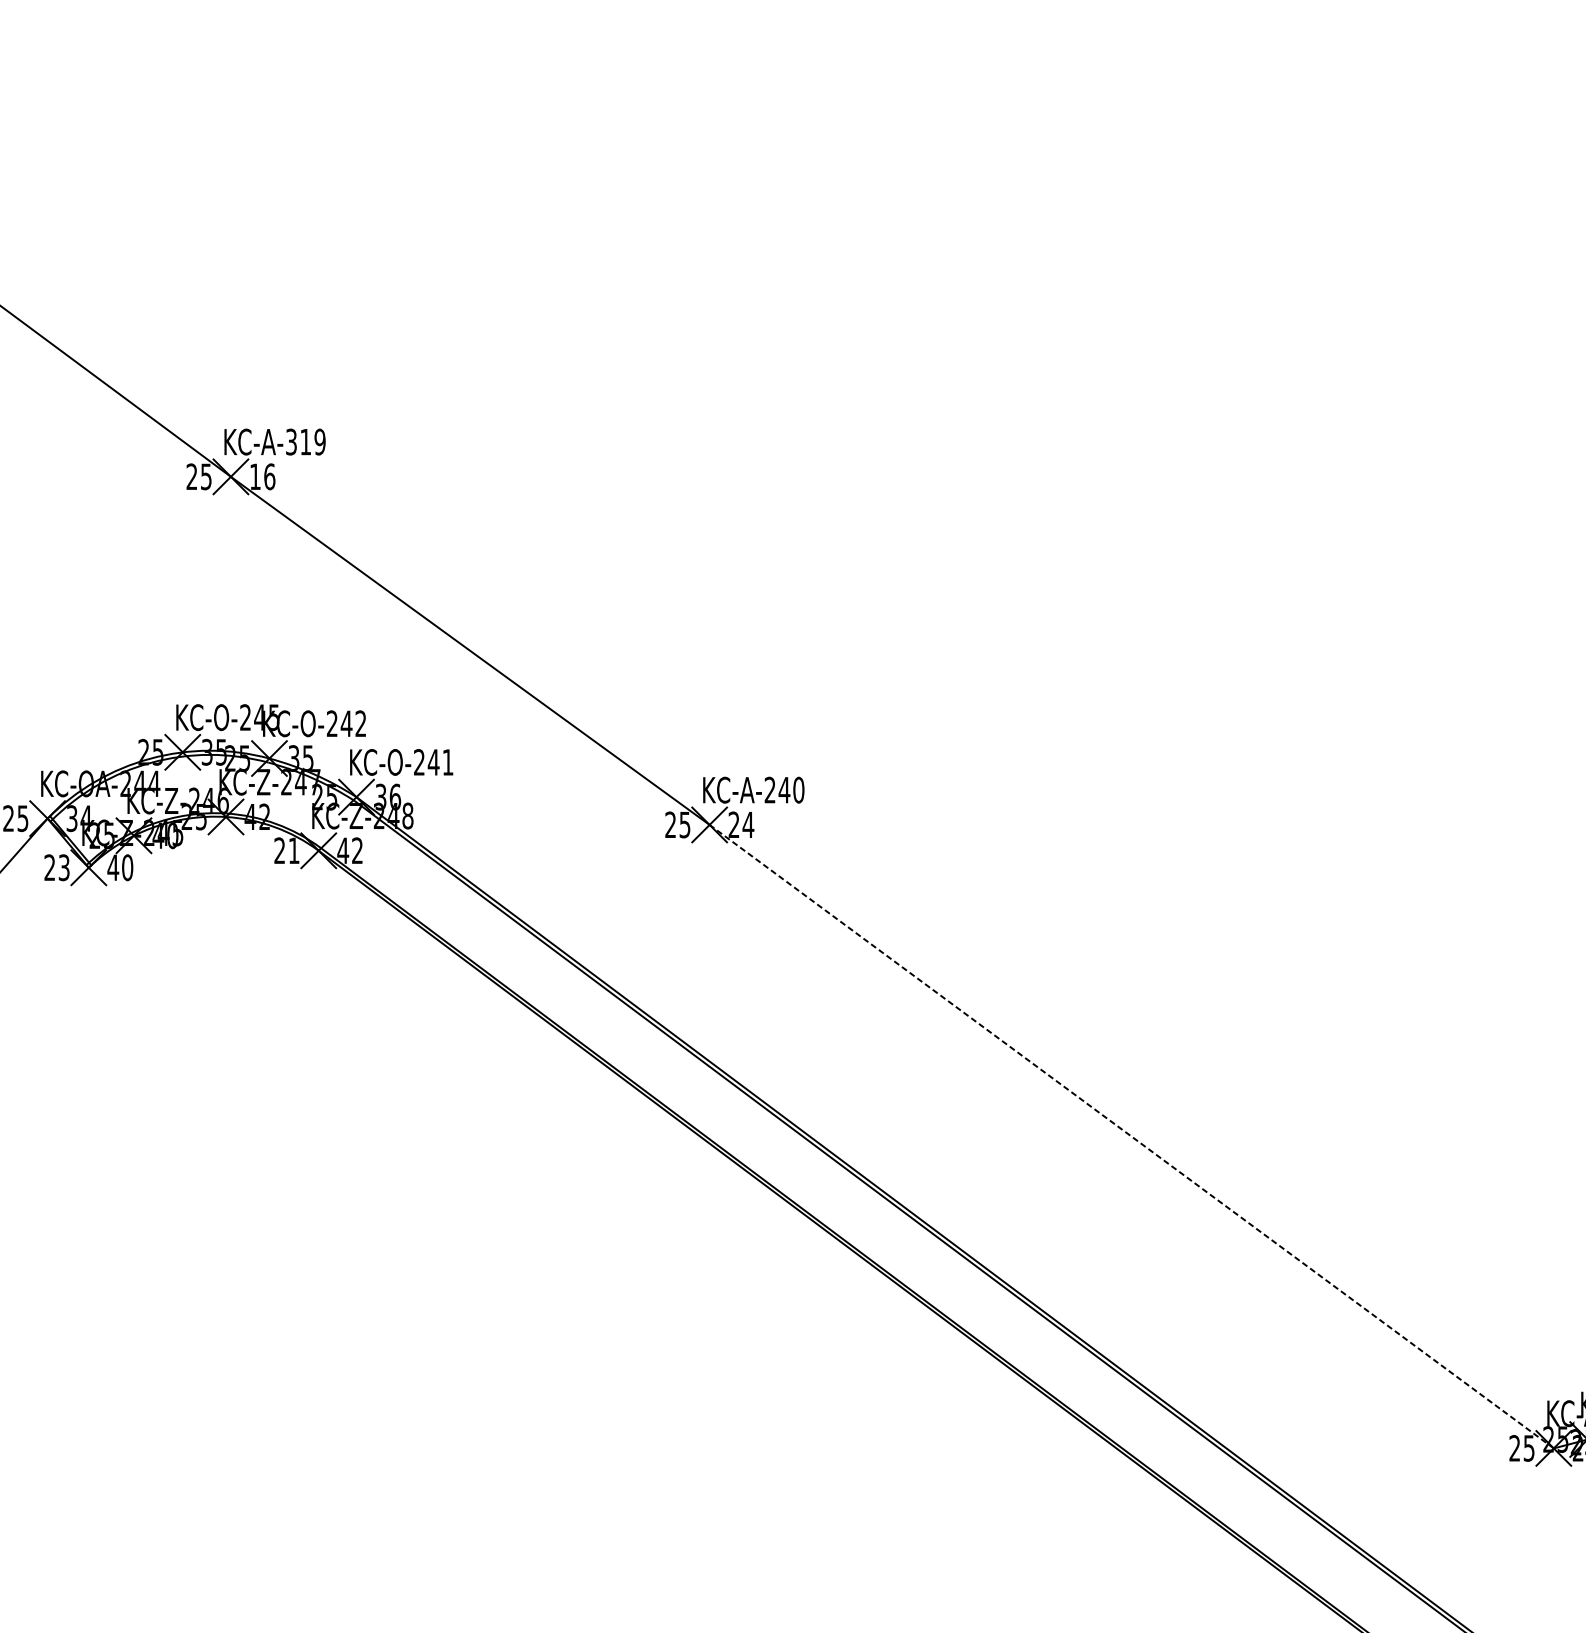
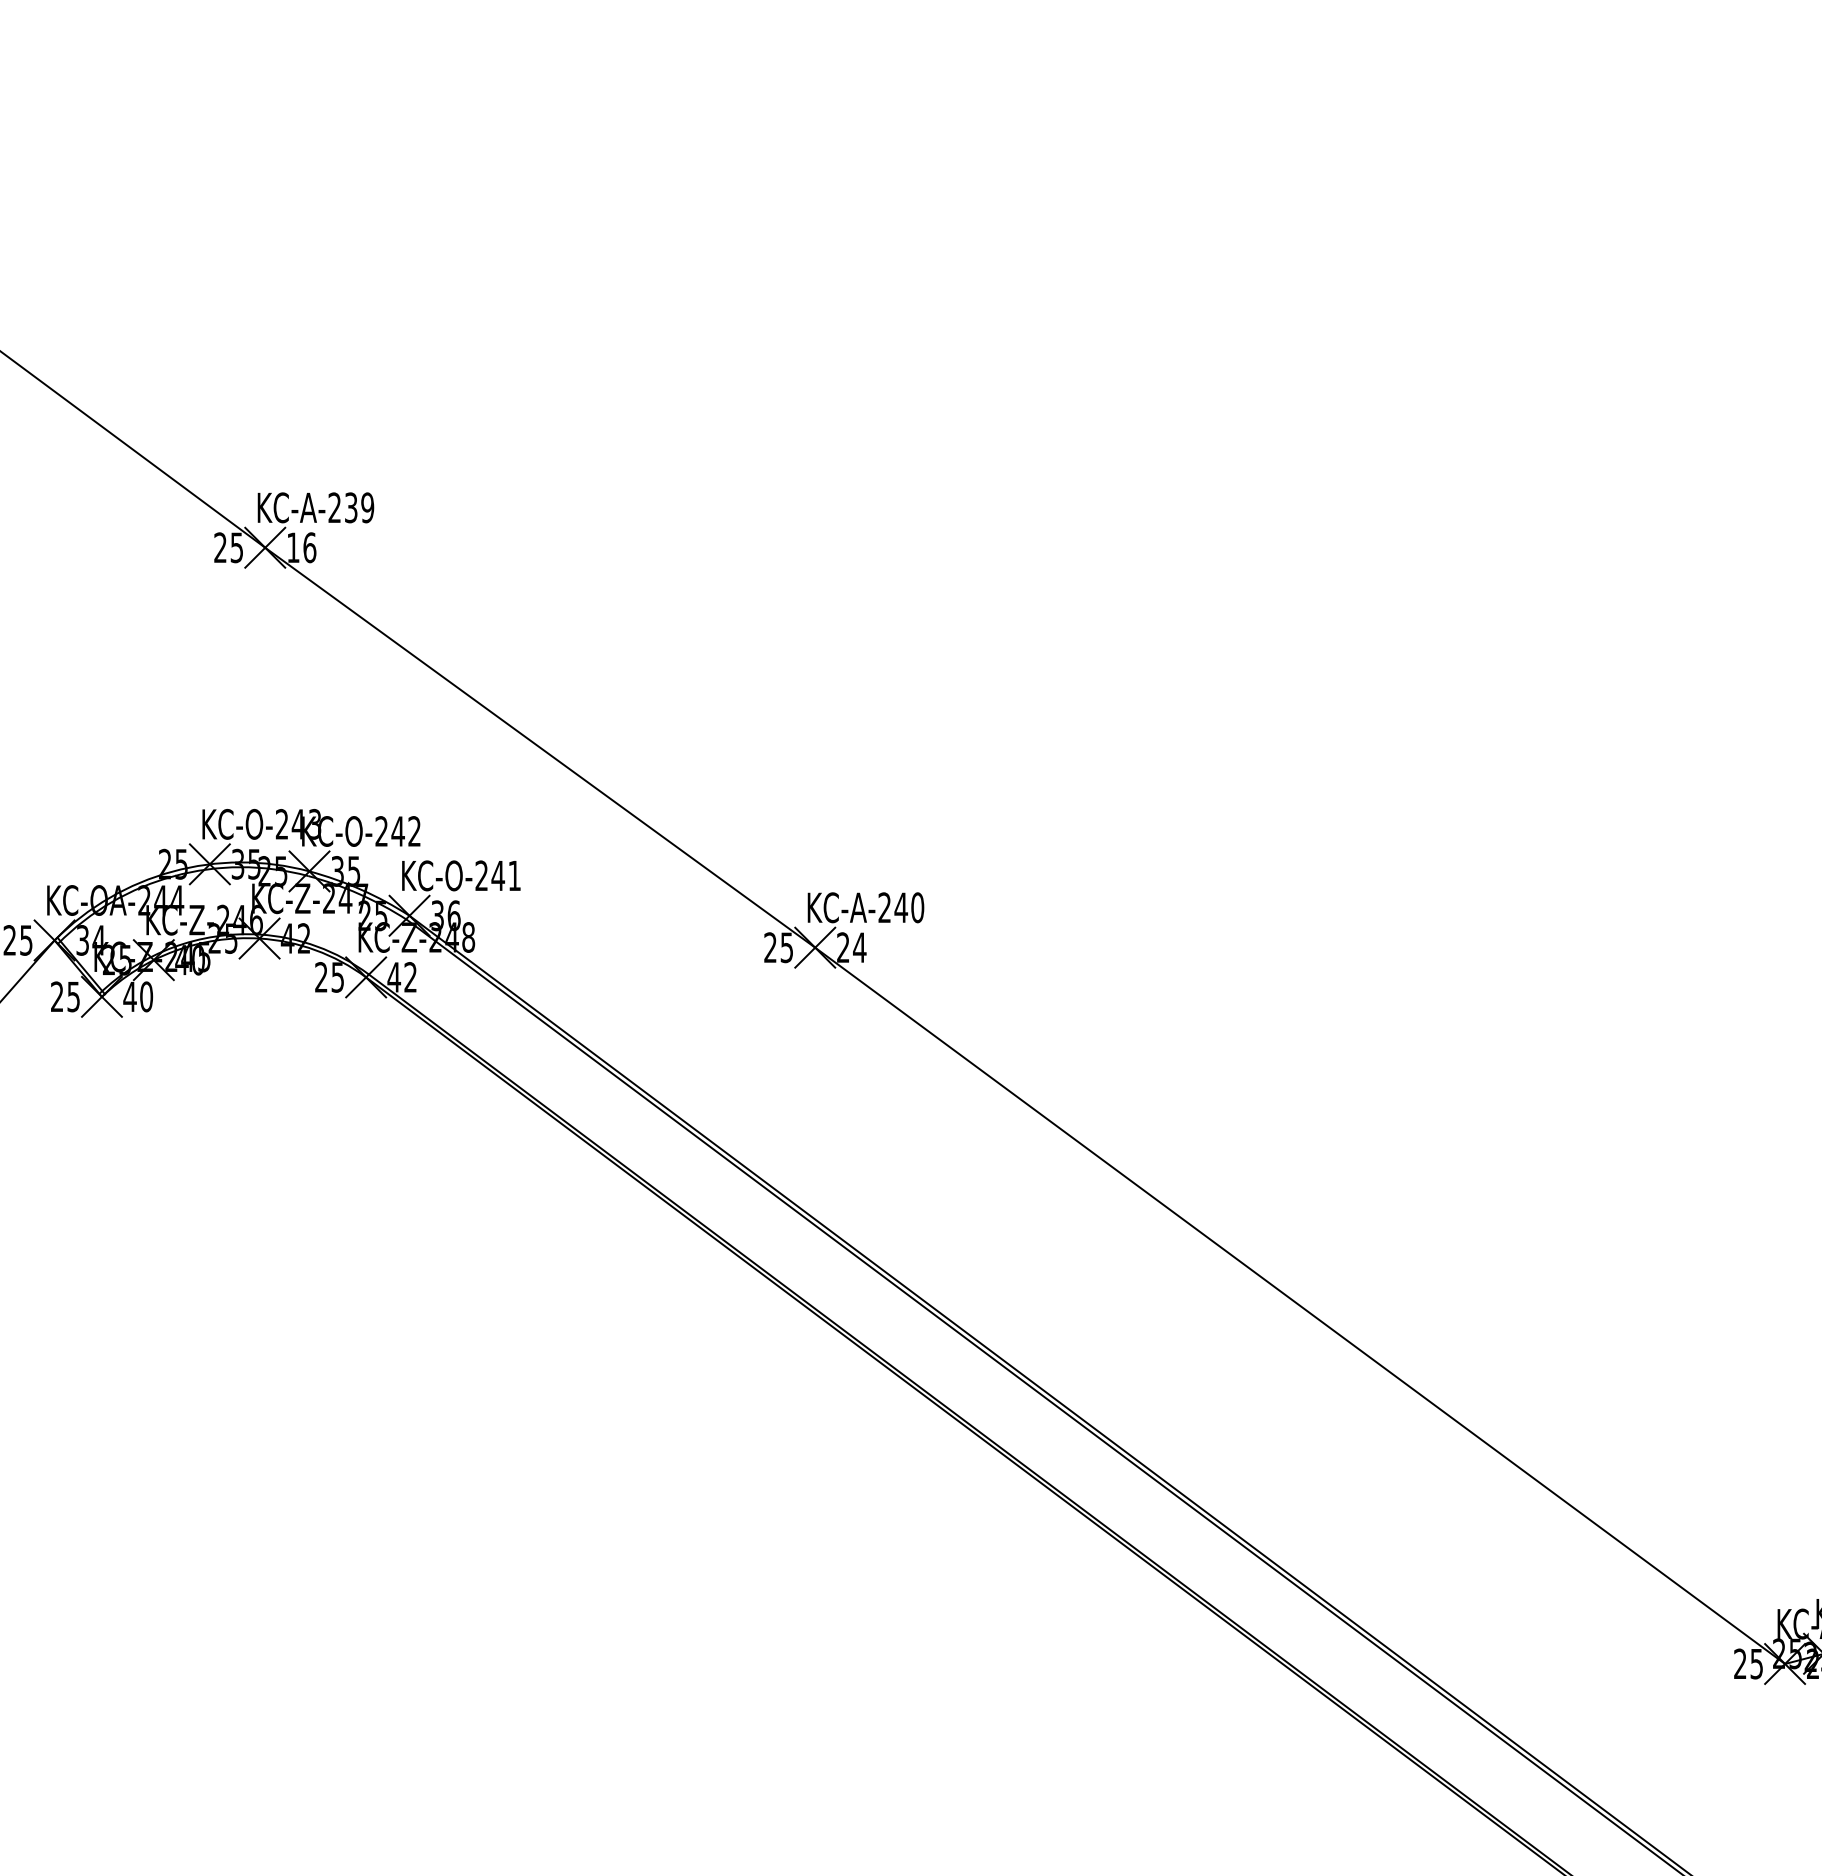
text: (298, 441) -> (342, 507), KC-A-319 -> KC-A-239
text: (274, 716) -> (315, 823), KC-O-245 -> KC-O-243
text: (293, 850) -> (337, 977), 21 -> 25
text: (64, 867) -> (73, 996), 23 -> 25
line: (1132, 1136) -> (1300, 1305), dashed -> solid

